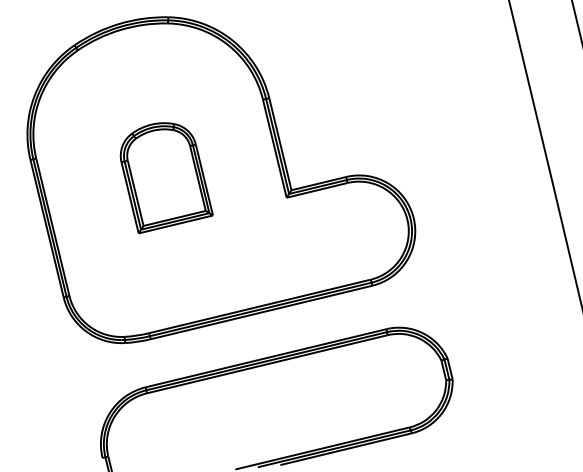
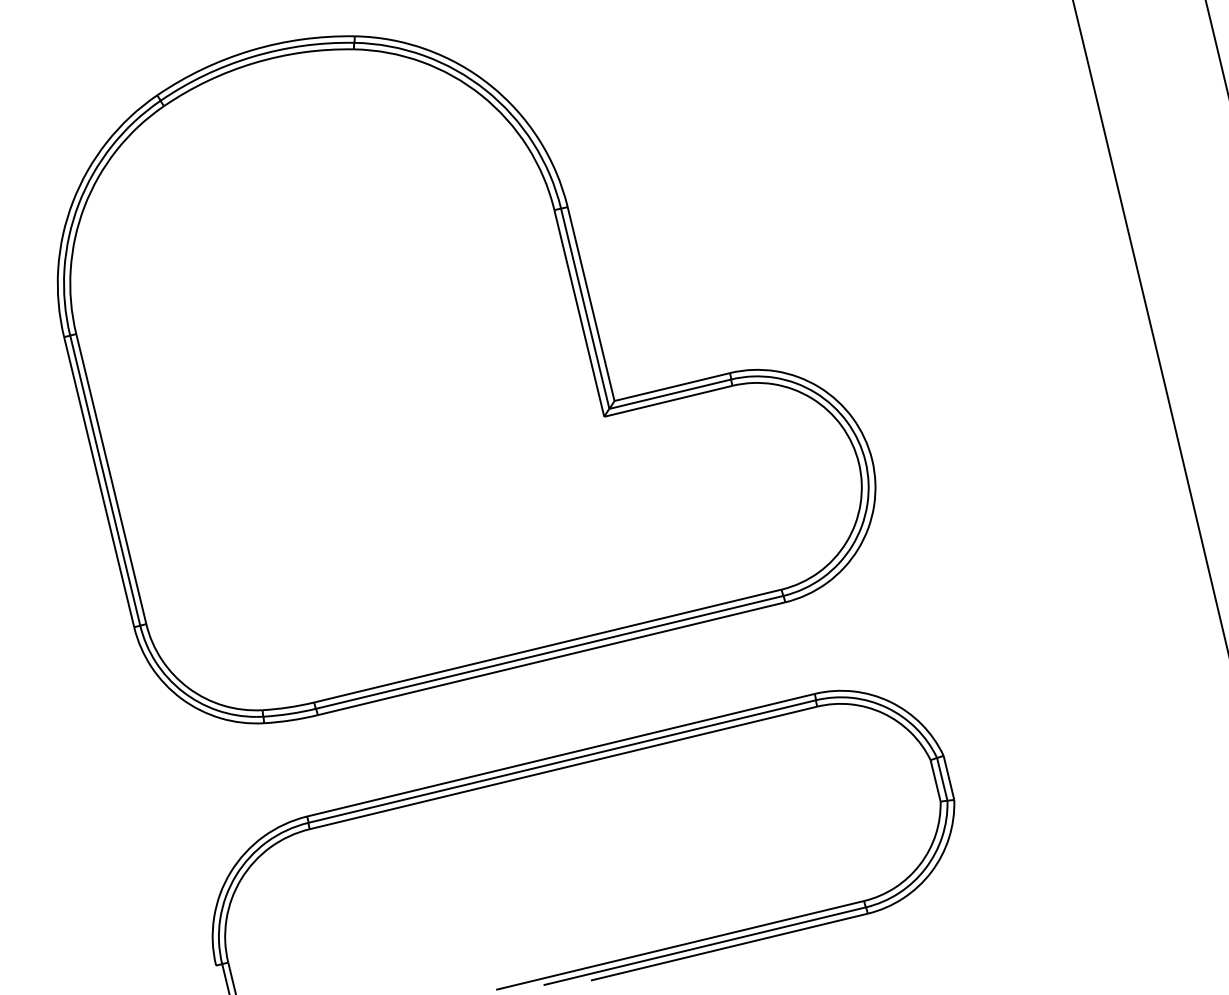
part: (166, 178) -> (350, 376), removed

